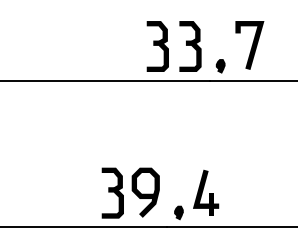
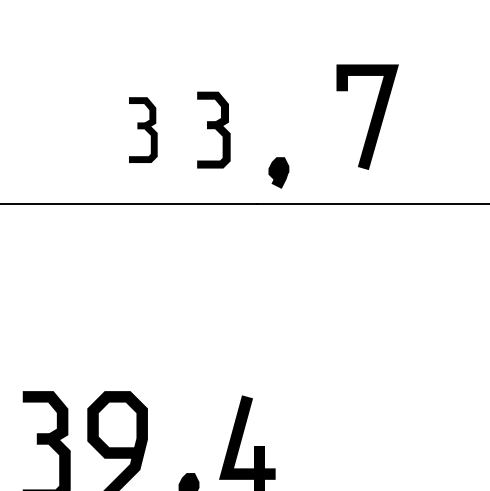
part: (157, 46) -> (142, 130), size x0.6
part: (190, 46) -> (213, 130), size x0.7
line: (251, 46) -> (371, 119), moved

